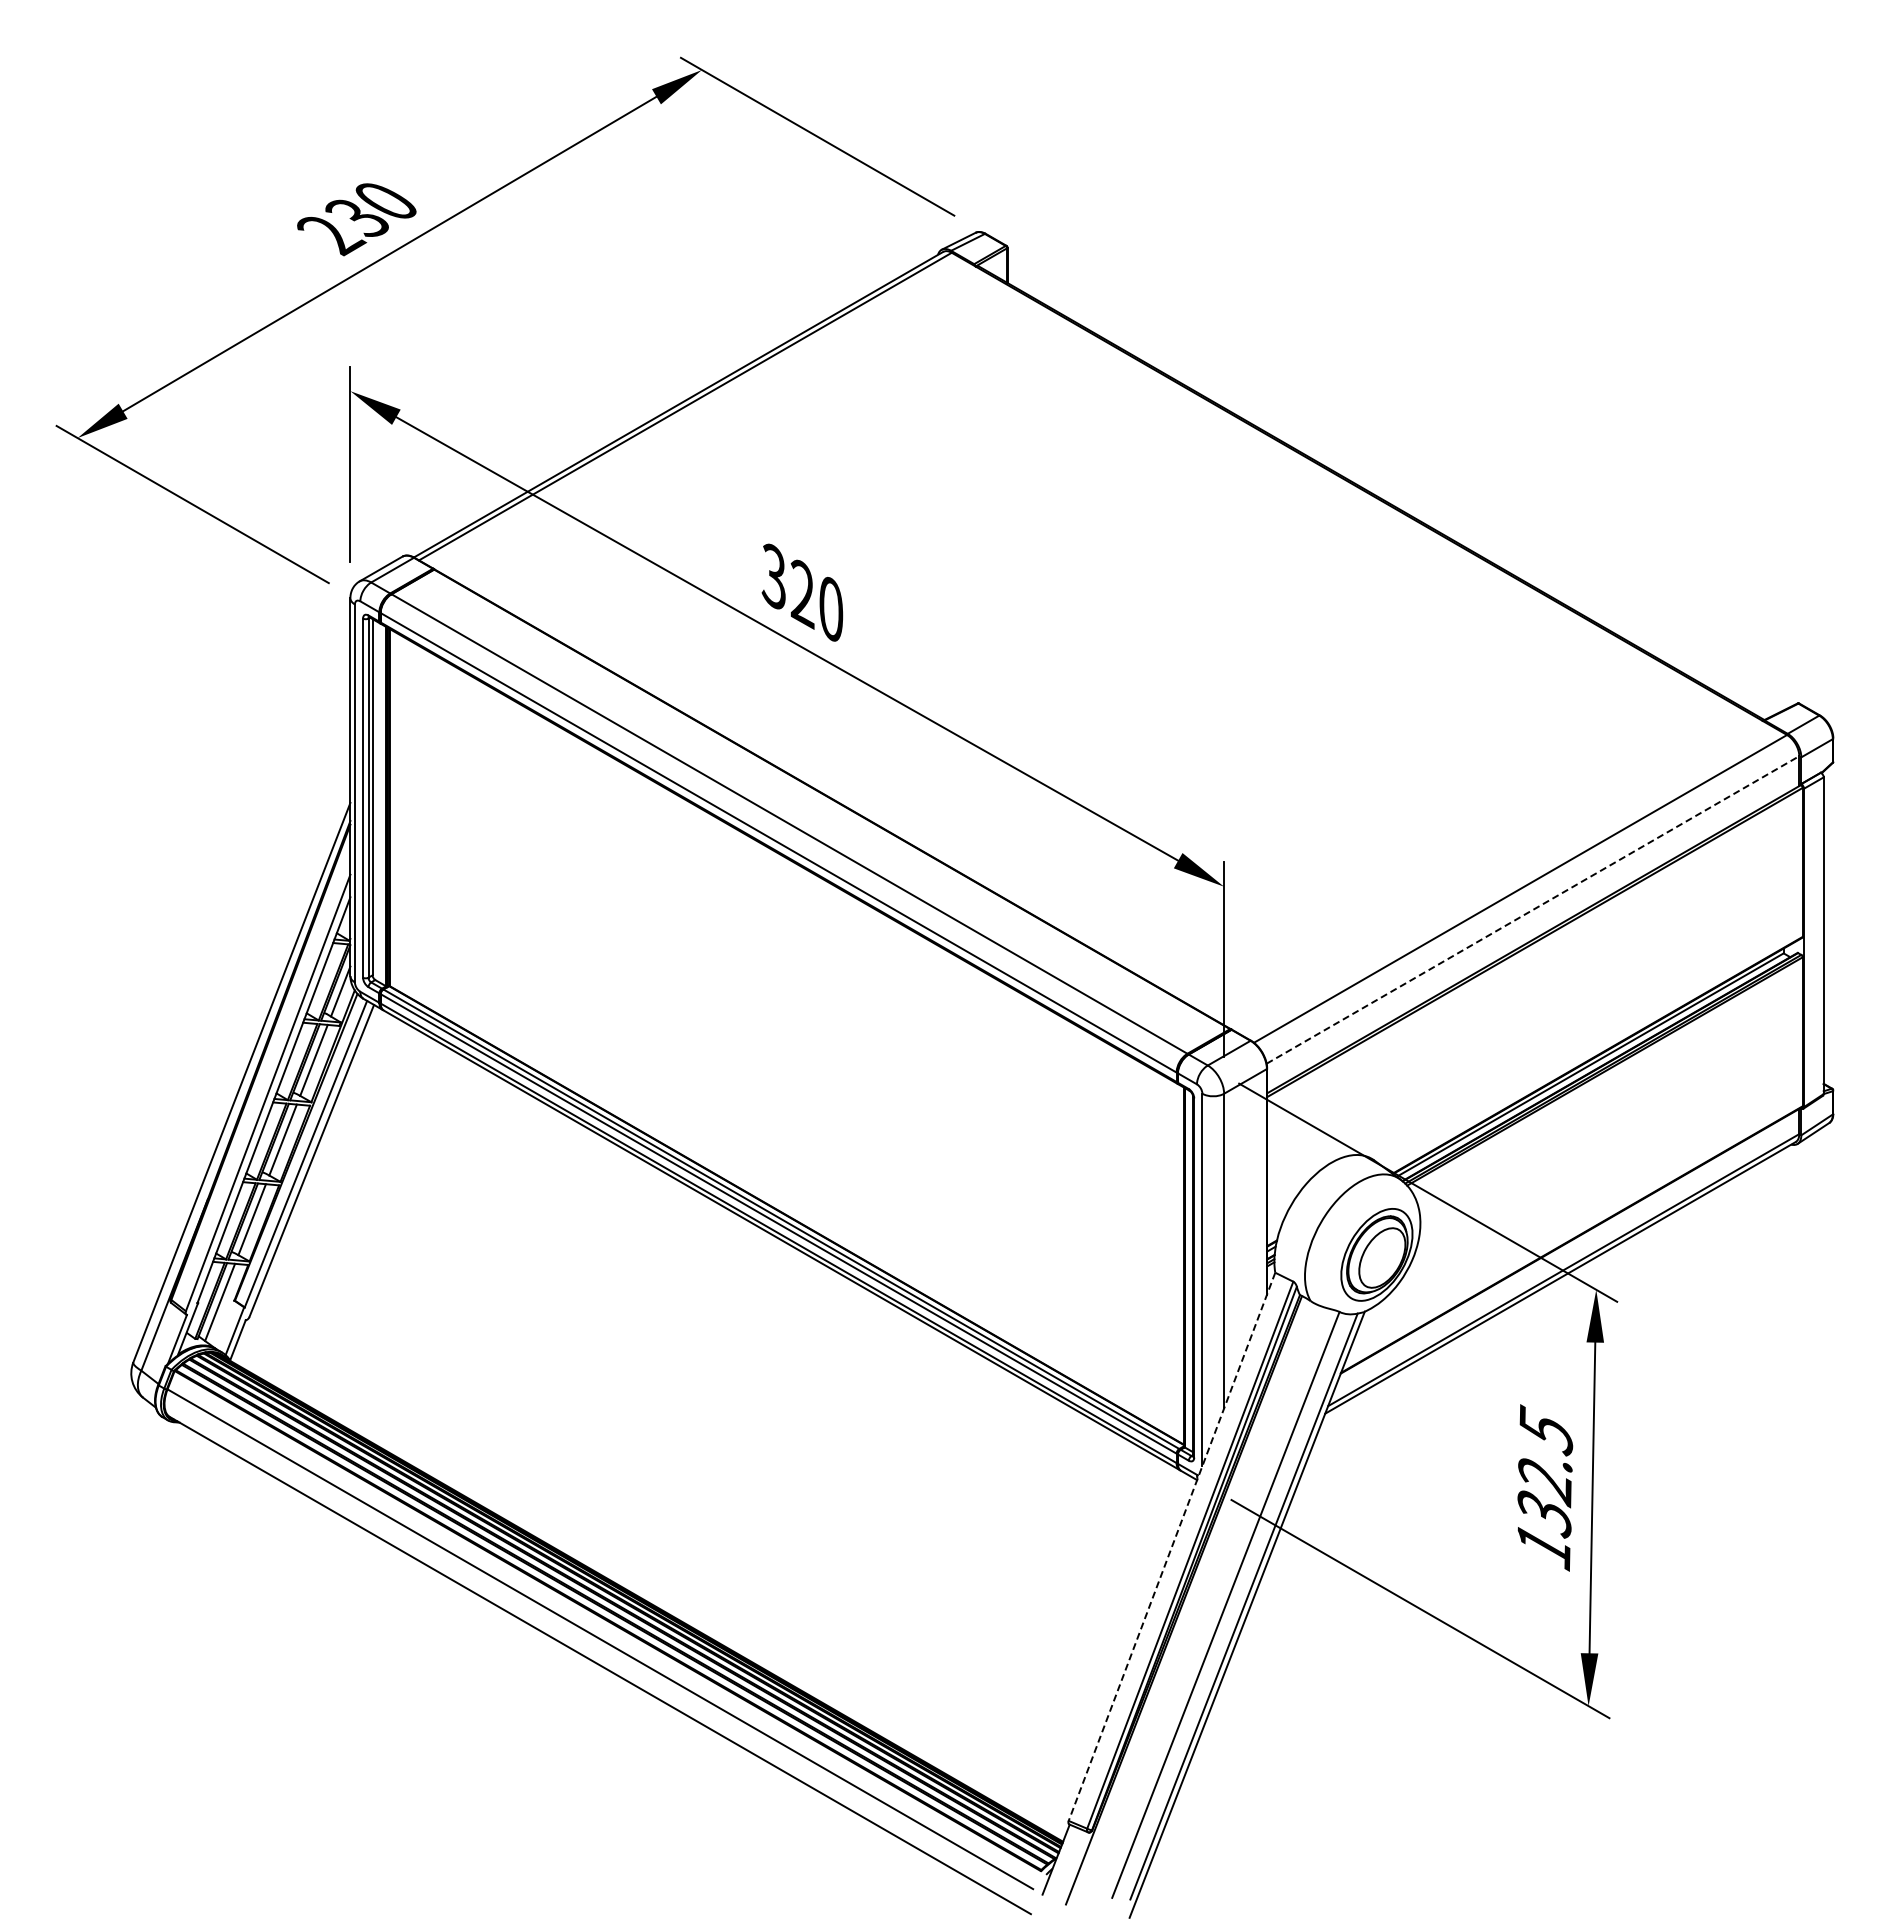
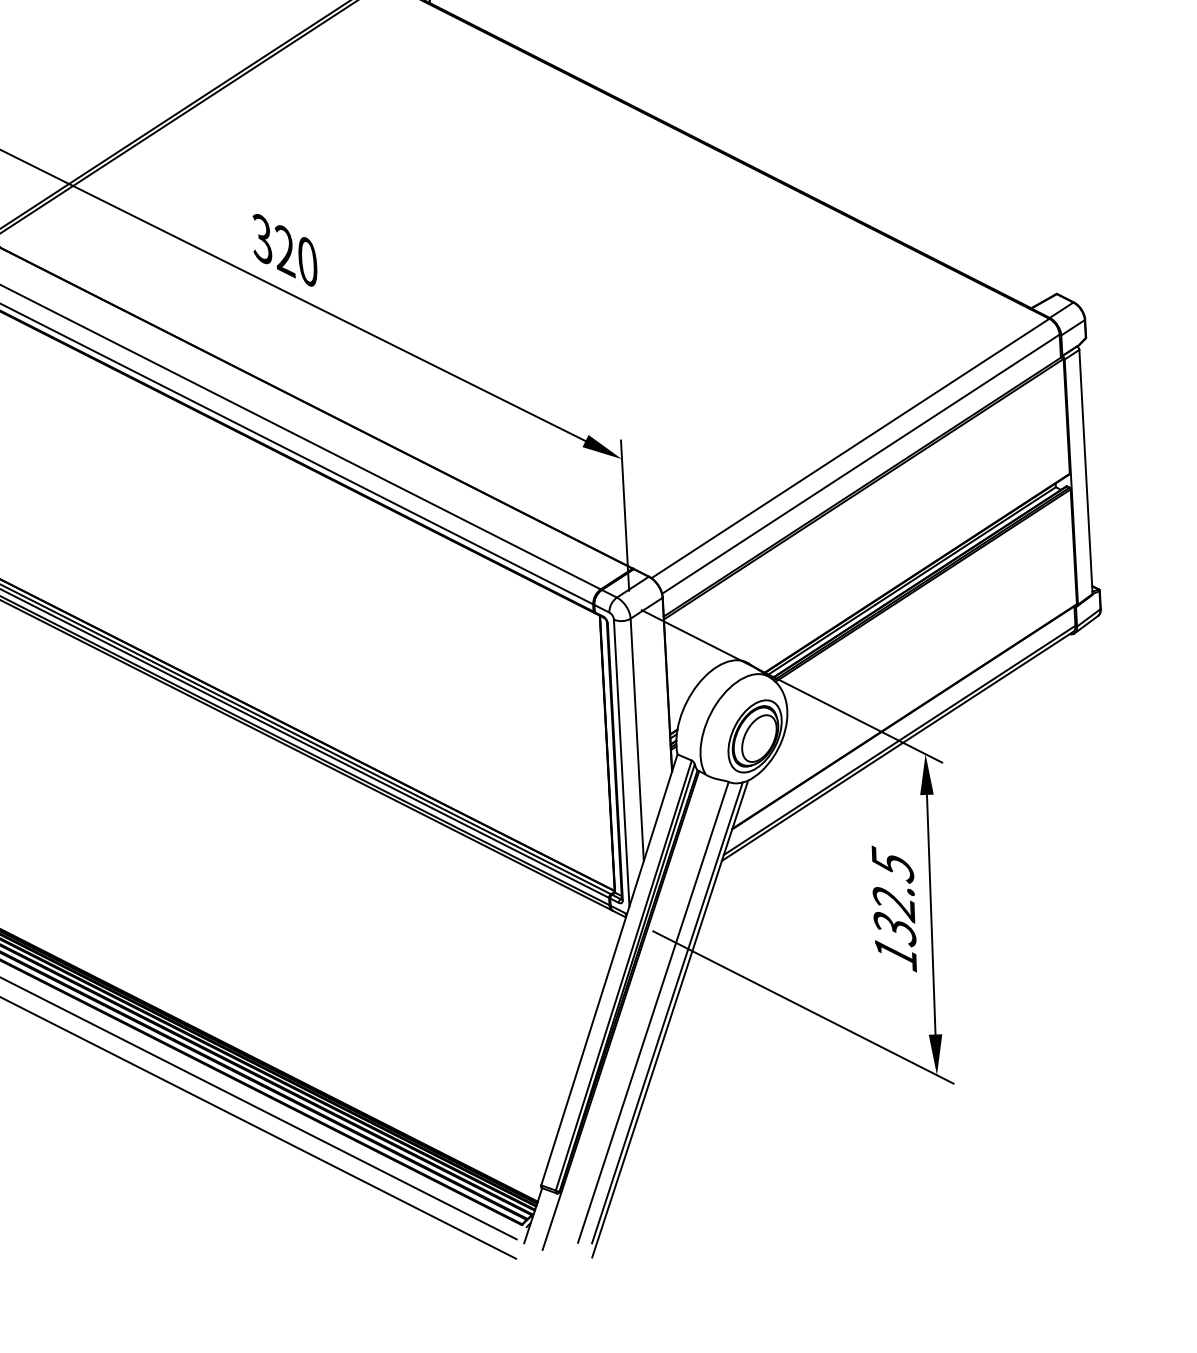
line: (1532, 909) -> (860, 463), dashed -> solid
line: (1172, 1546) -> (609, 969), dashed -> solid

